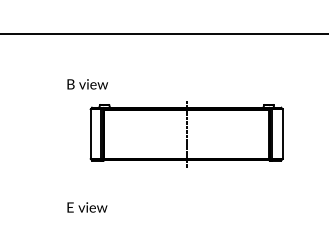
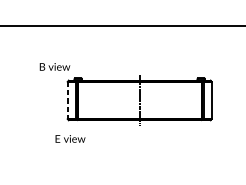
text: (87, 84) -> (54, 67), moved
line: (90, 134) -> (67, 100), solid -> dashed
text: (87, 207) -> (70, 138), moved

